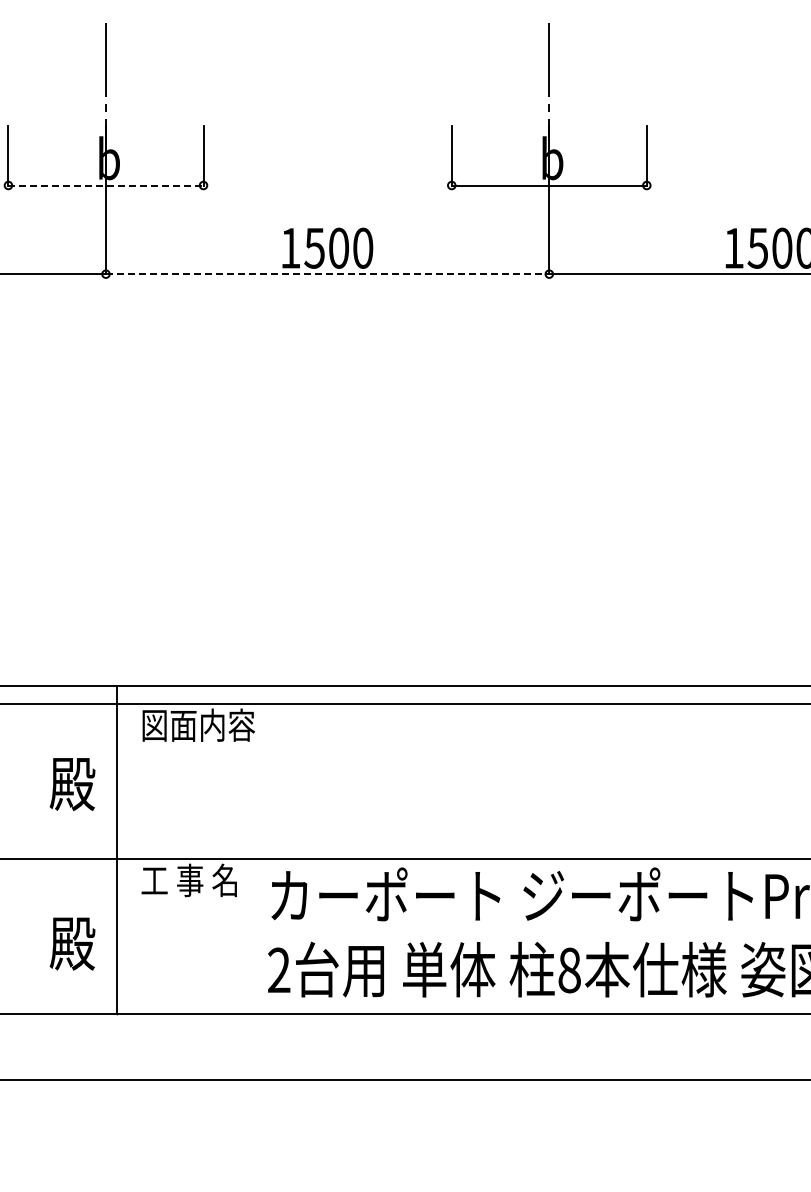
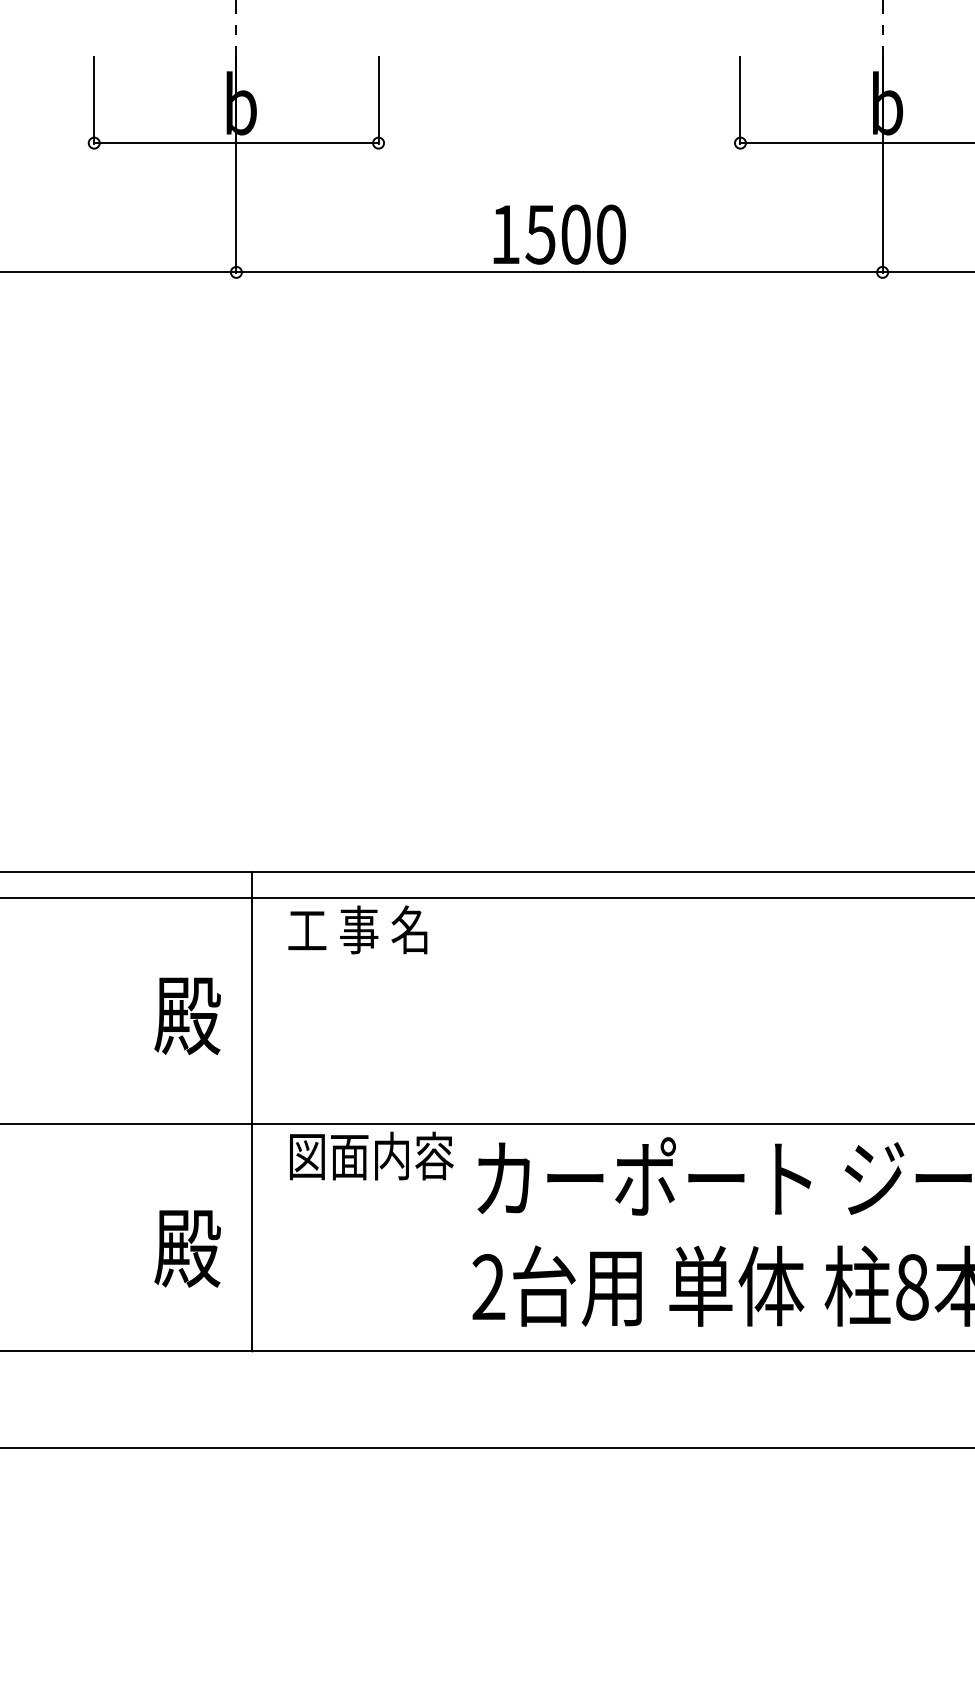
line: (105, 185) -> (235, 143), dashed -> solid
line: (327, 274) -> (559, 272), dashed -> solid
text: (197, 724) -> (369, 928), 図面内容 -> 工 事 名
text: (197, 880) -> (369, 1156), 工 事 名 -> 図面内容

